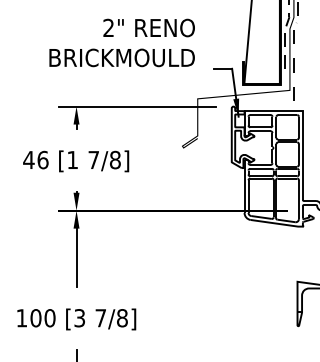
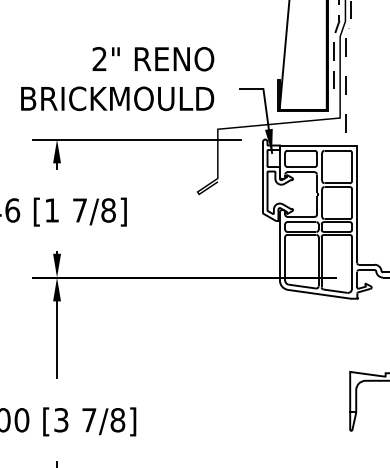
text: (121, 42) -> (116, 78), moved

